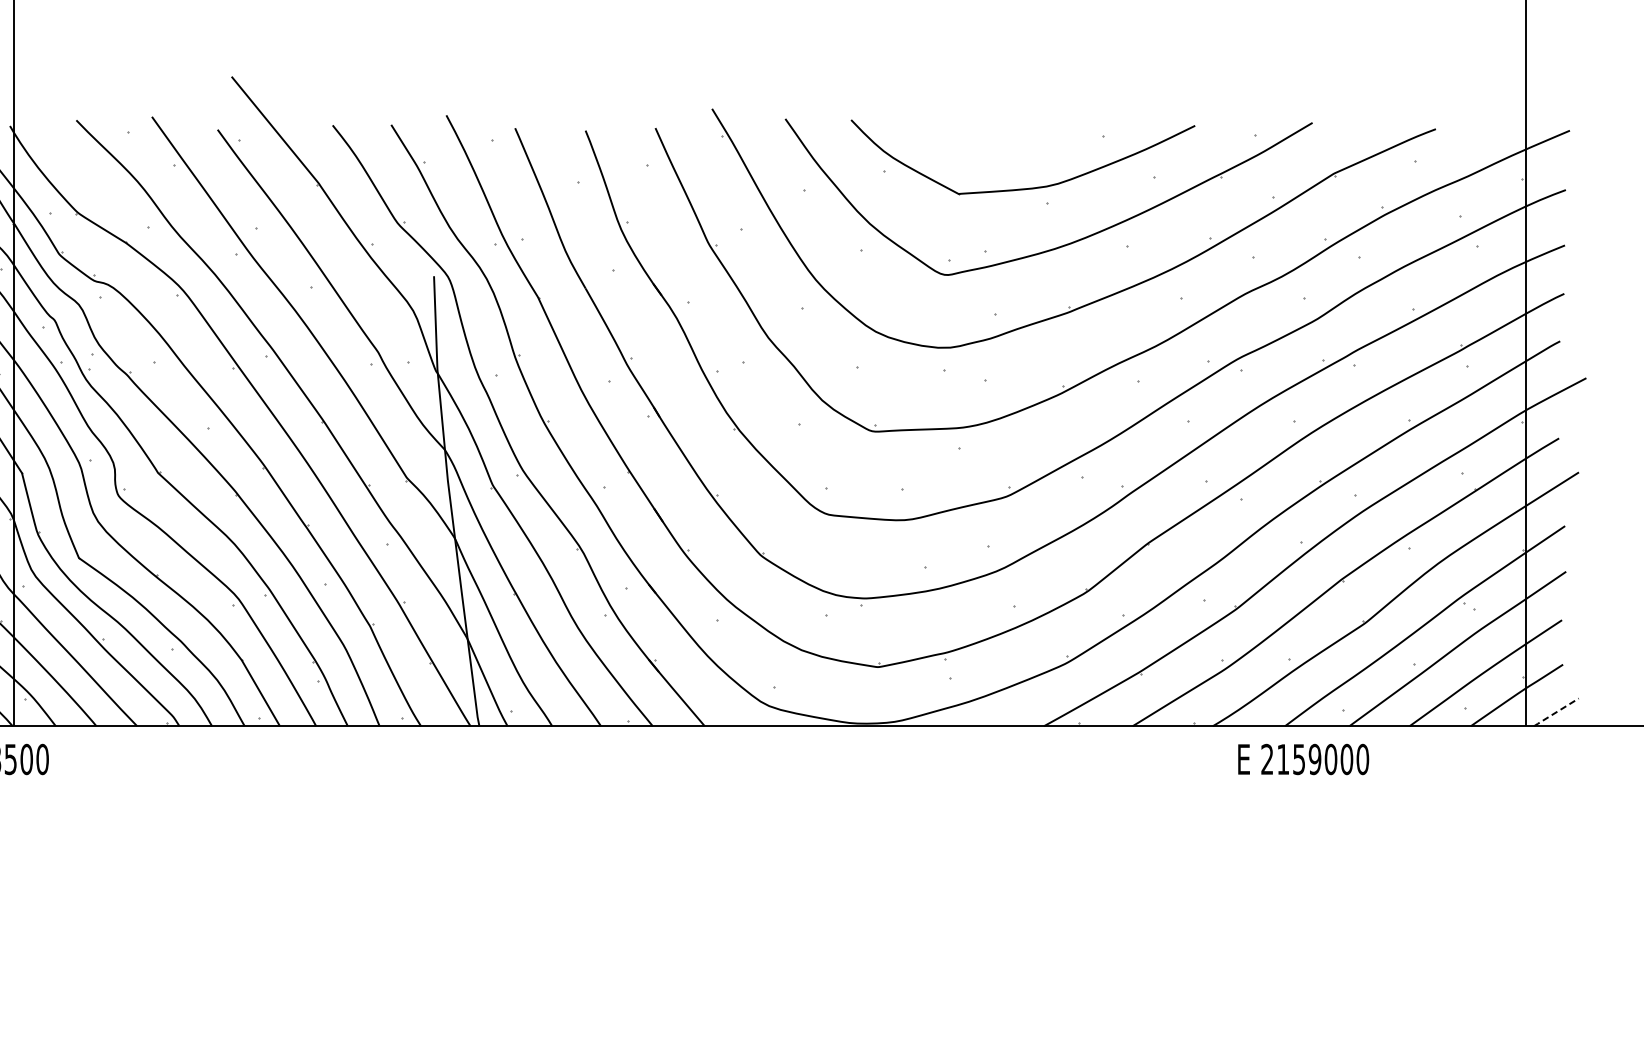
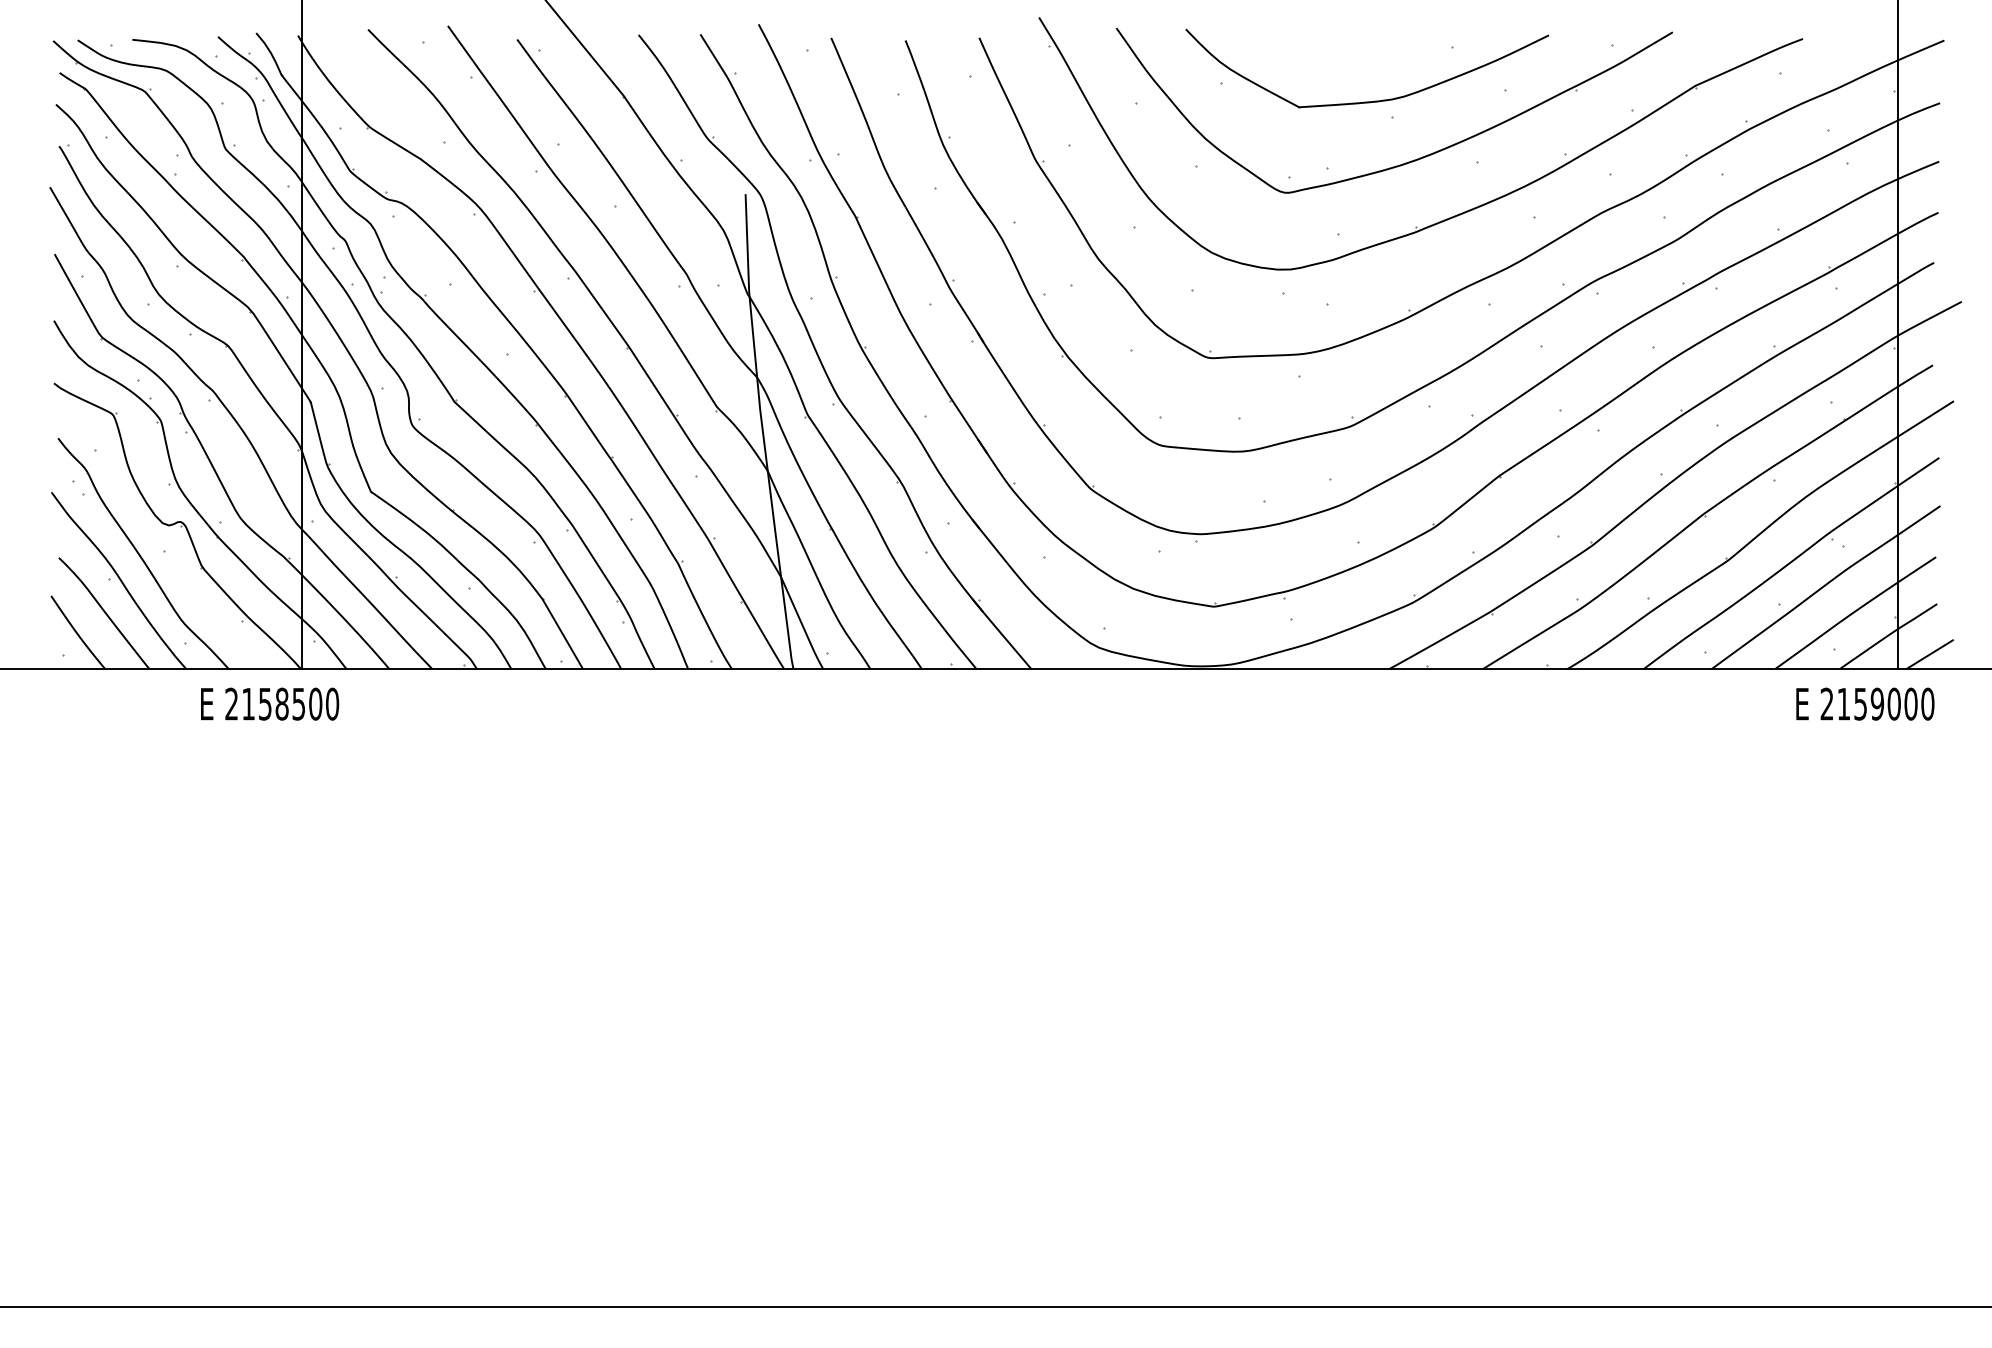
line: (1555, 713) -> (1929, 655), dashed -> solid
text: (1303, 758) -> (1865, 703), moved

